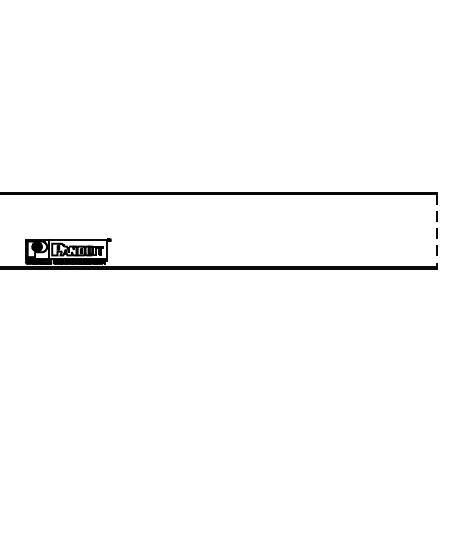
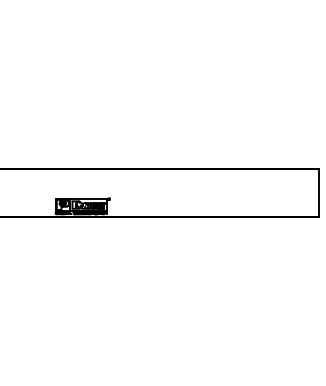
line: (437, 231) -> (319, 193), dashed -> solid

